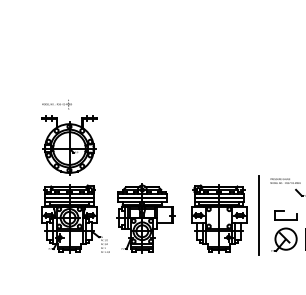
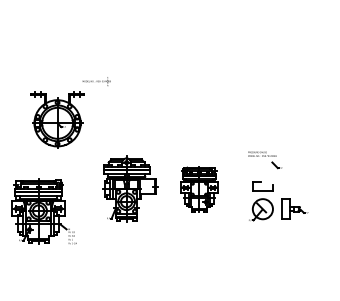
text: (56, 104) -> (96, 81), moved
line: (258, 215) -> (236, 186), removed
part: (74, 218) -> (43, 211), moved
part: (219, 218) -> (199, 189), size x0.7

